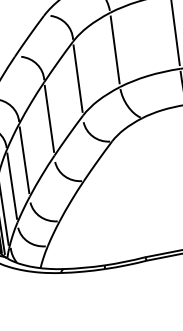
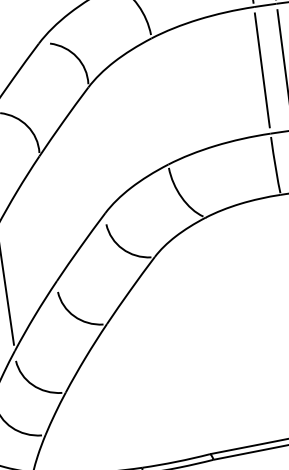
line: (114, 49) -> (158, 100), removed
line: (77, 78) -> (95, 150), removed
line: (49, 118) -> (48, 218), removed

